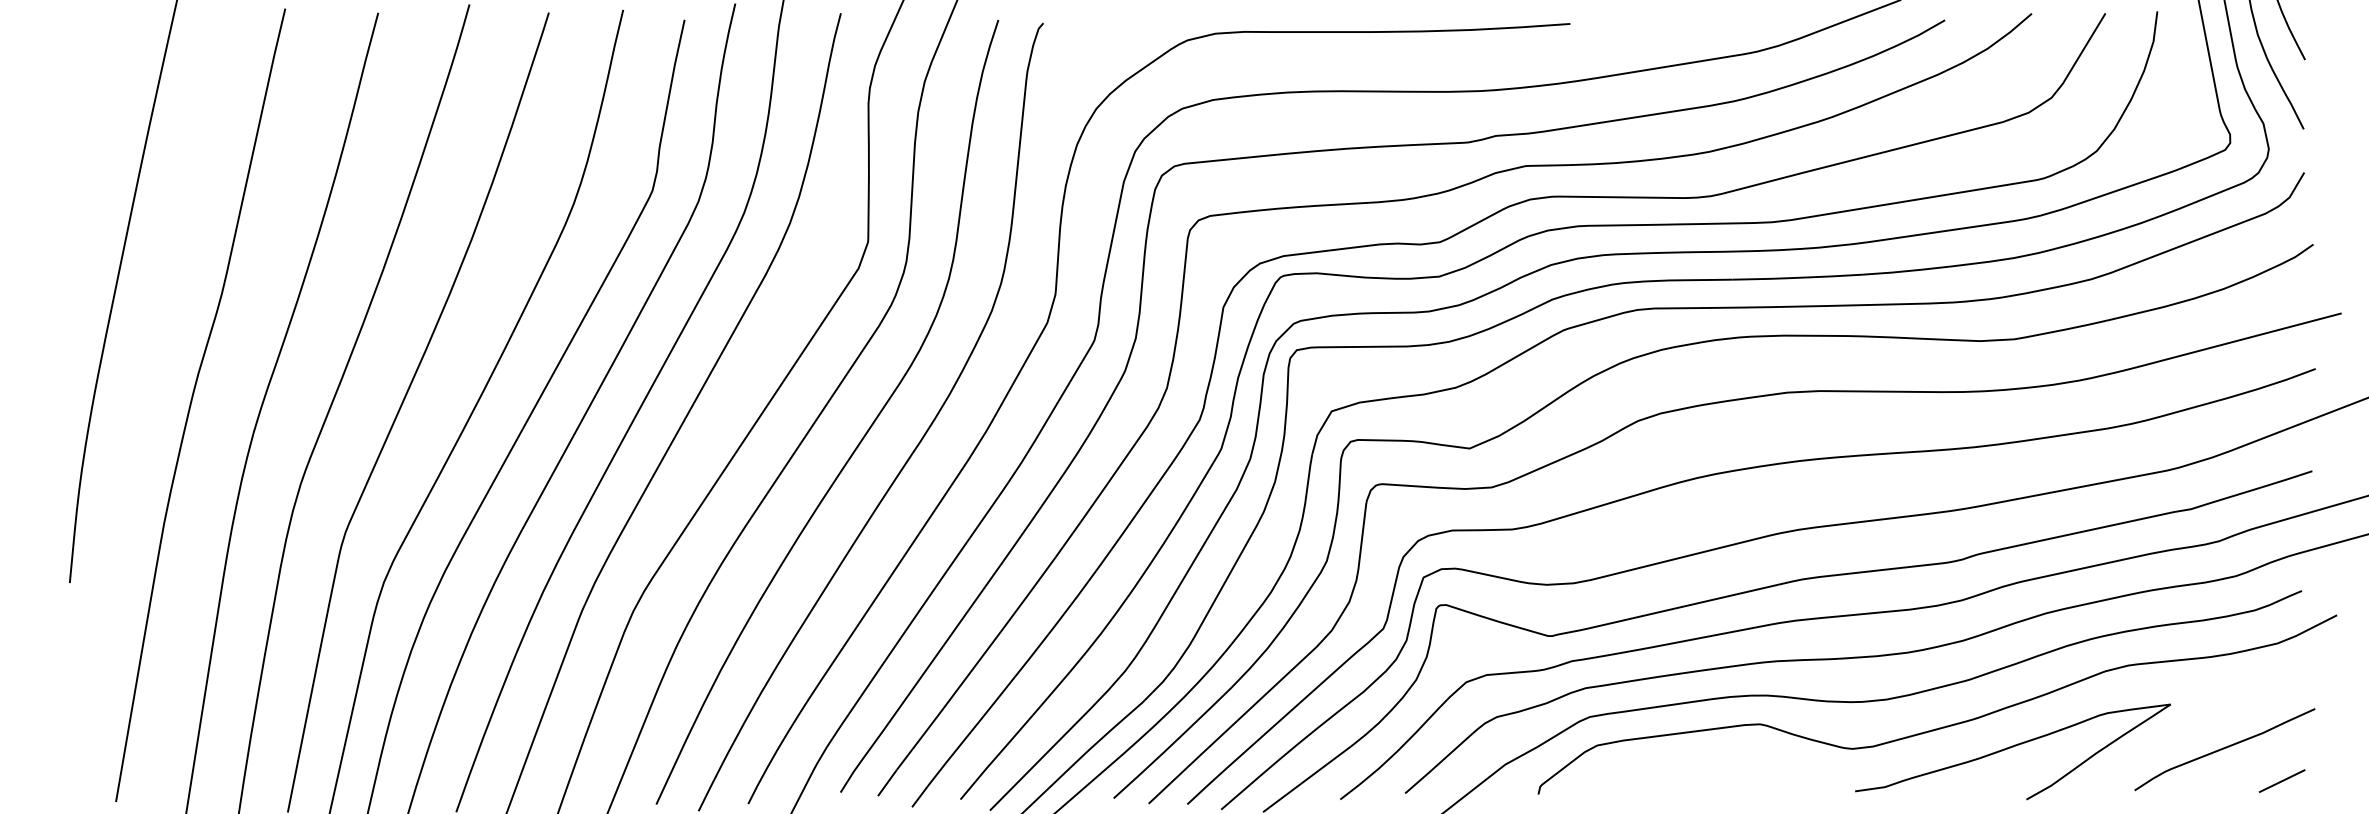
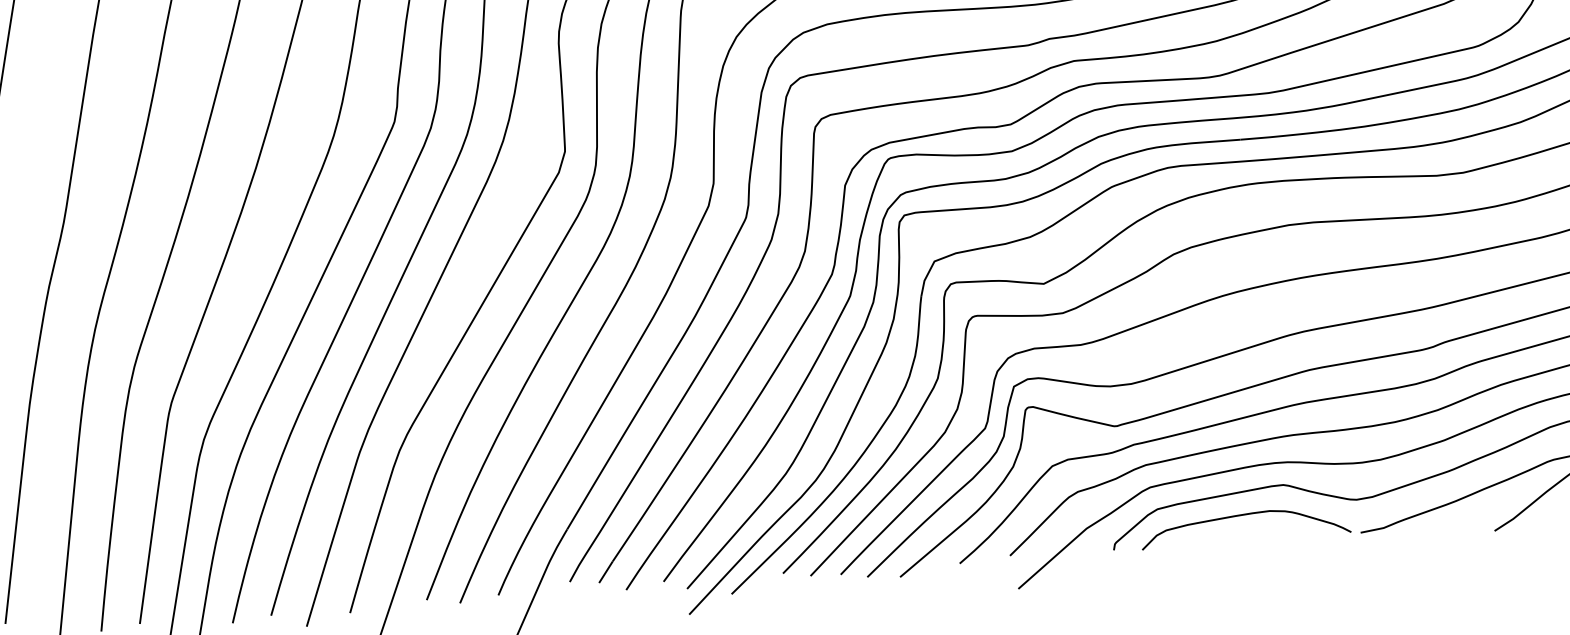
curve: (1707, 760) -> (1244, 515), added

